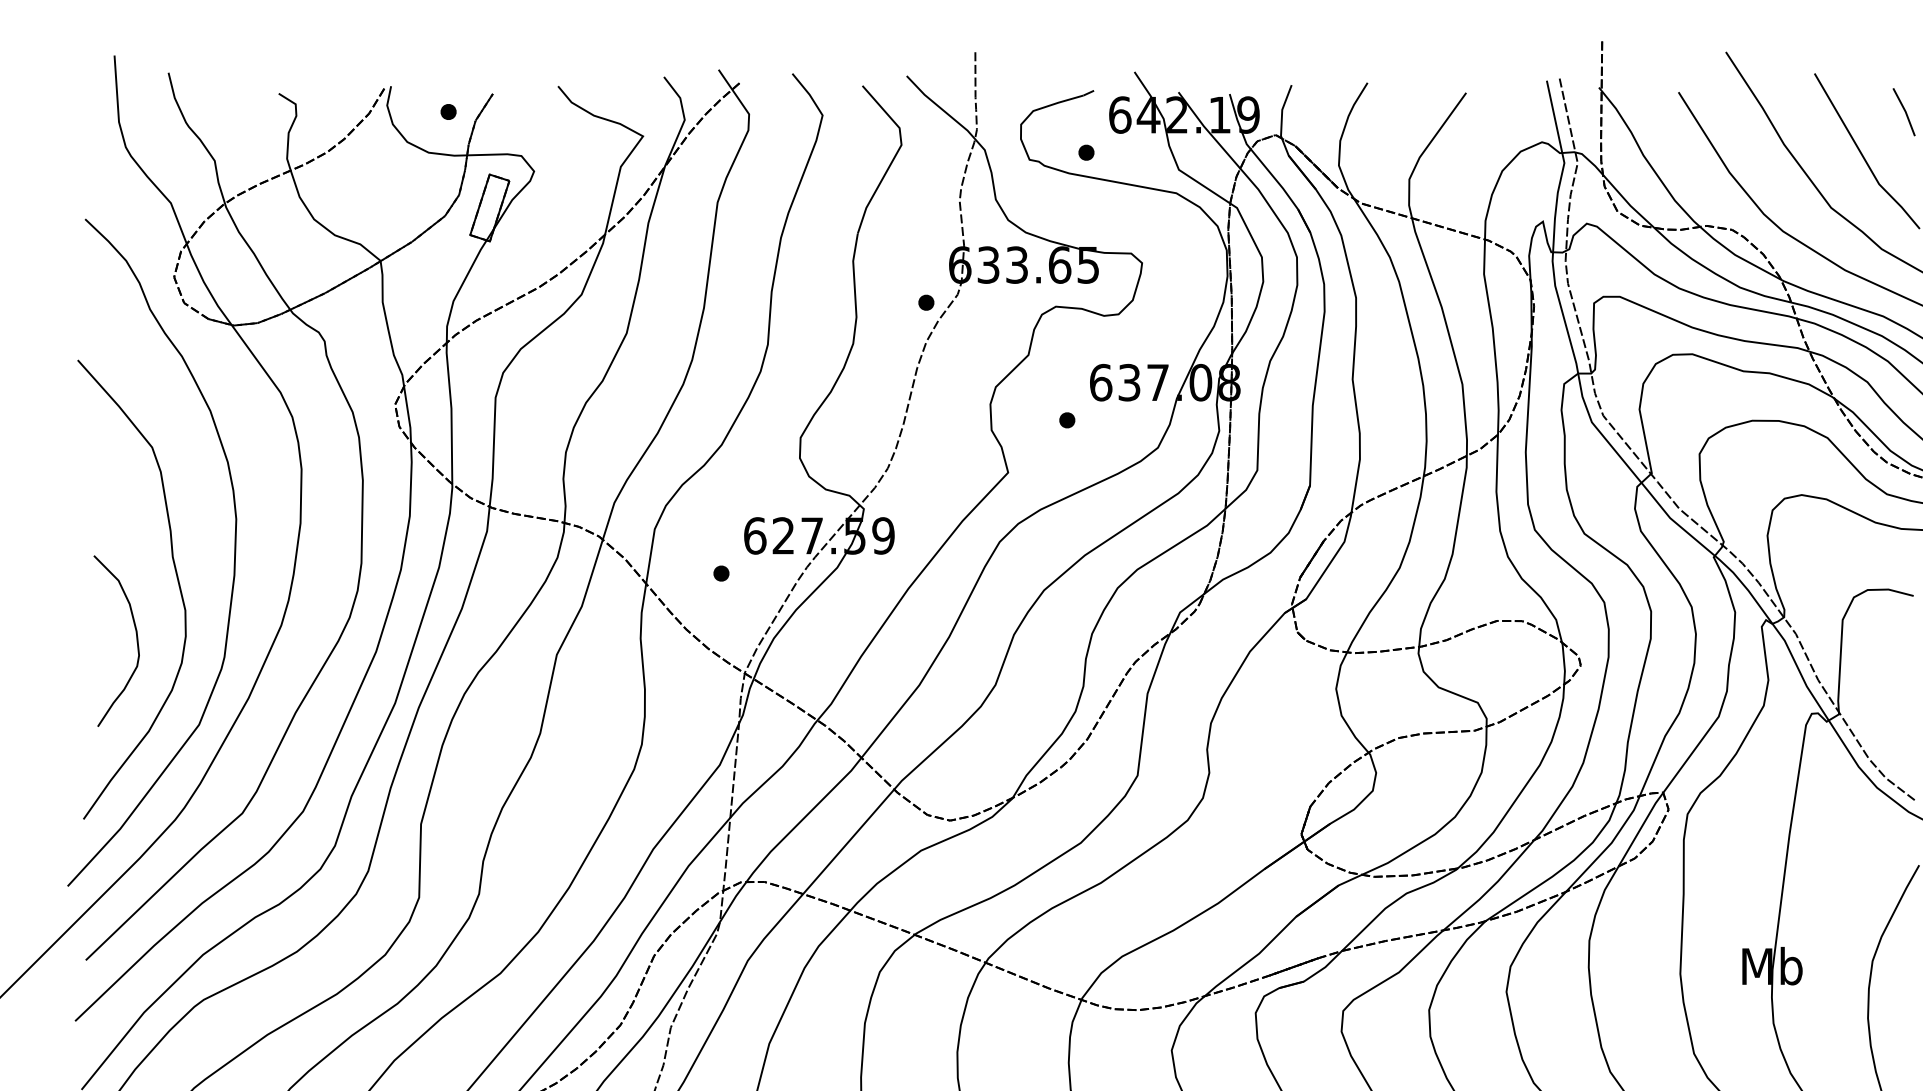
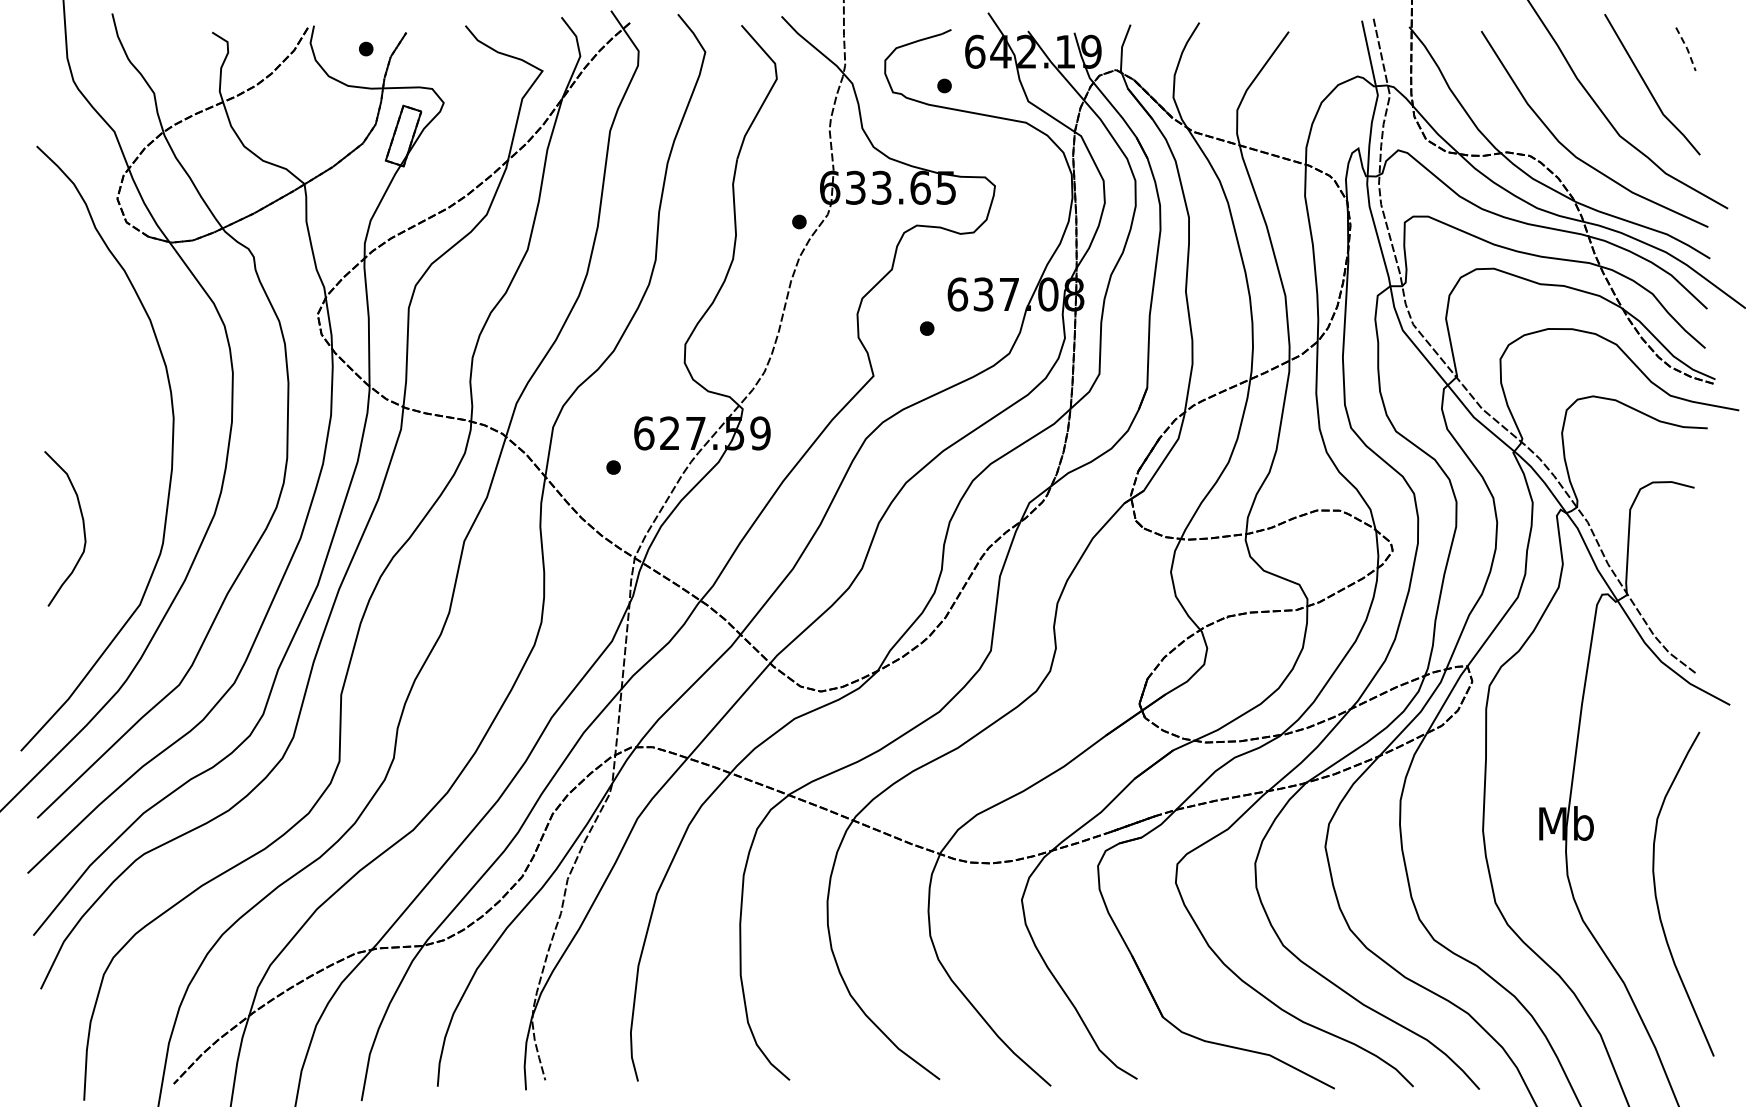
line: (1905, 111) -> (1687, 48), solid -> dashed
curve: (176, 579) -> (119, 472), removed

